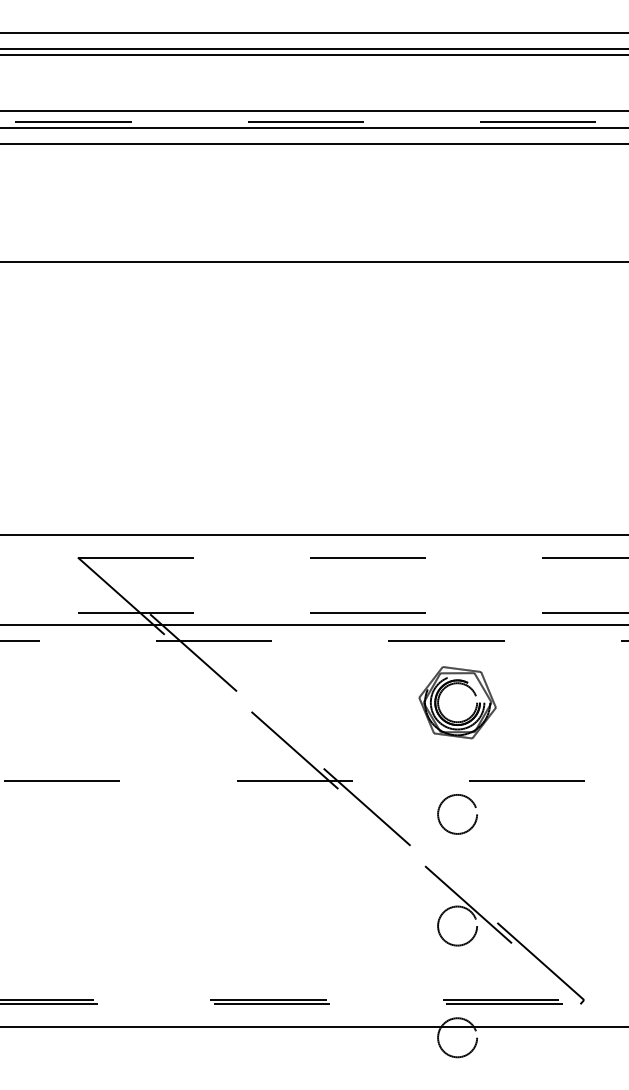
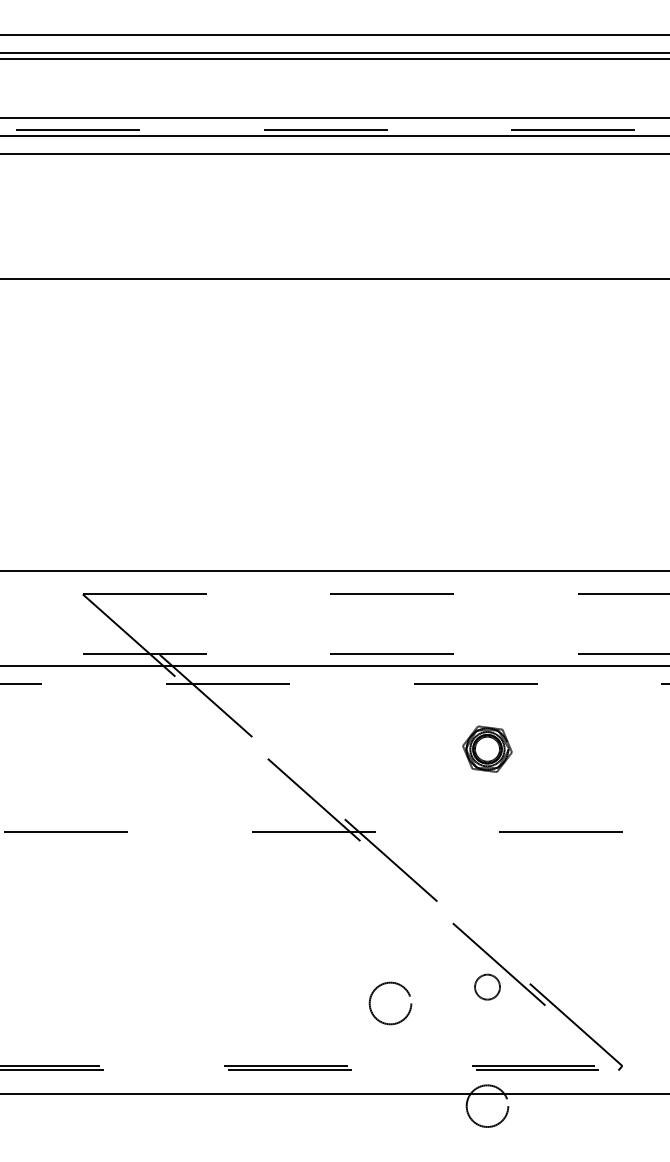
part: (457, 702) -> (487, 748), size x0.6
circle: (457, 814) -> (390, 1003), moved
circle: (457, 925) -> (487, 986), size x0.6

